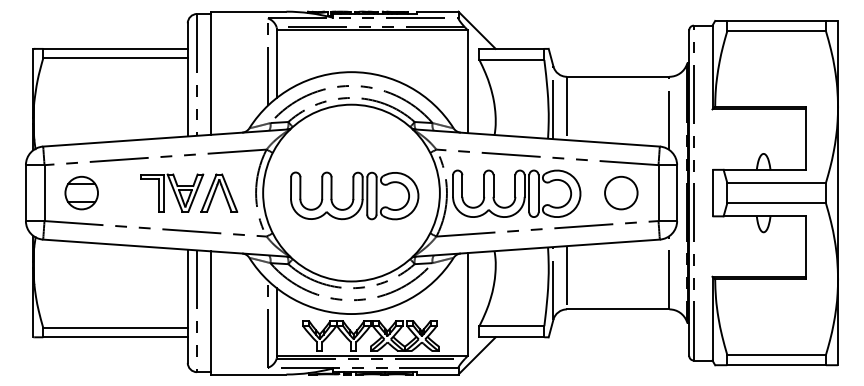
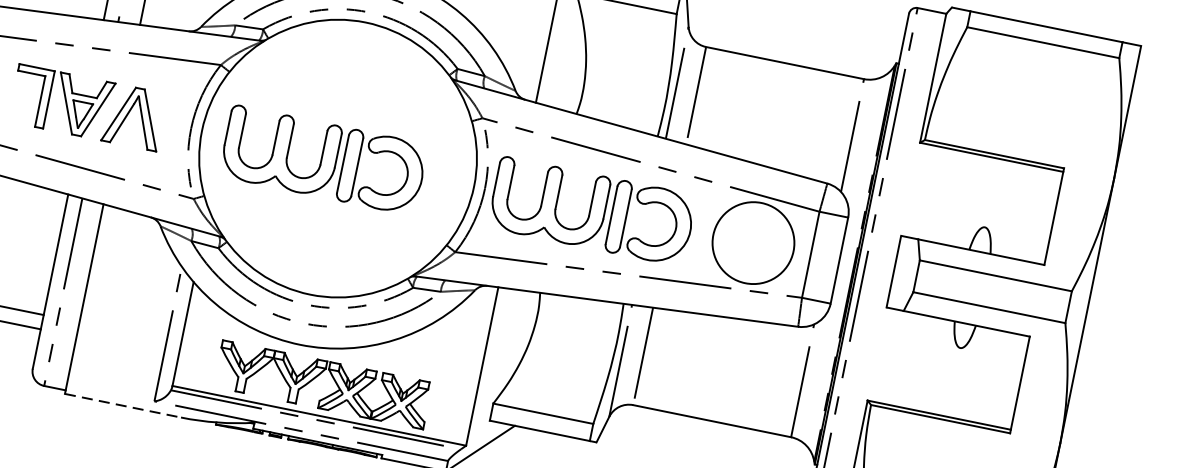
circle: (621, 192) -> (753, 242), size x1.6
part: (354, 195) -> (323, 159), moved
line: (248, 374) -> (122, 405), solid -> dashed

